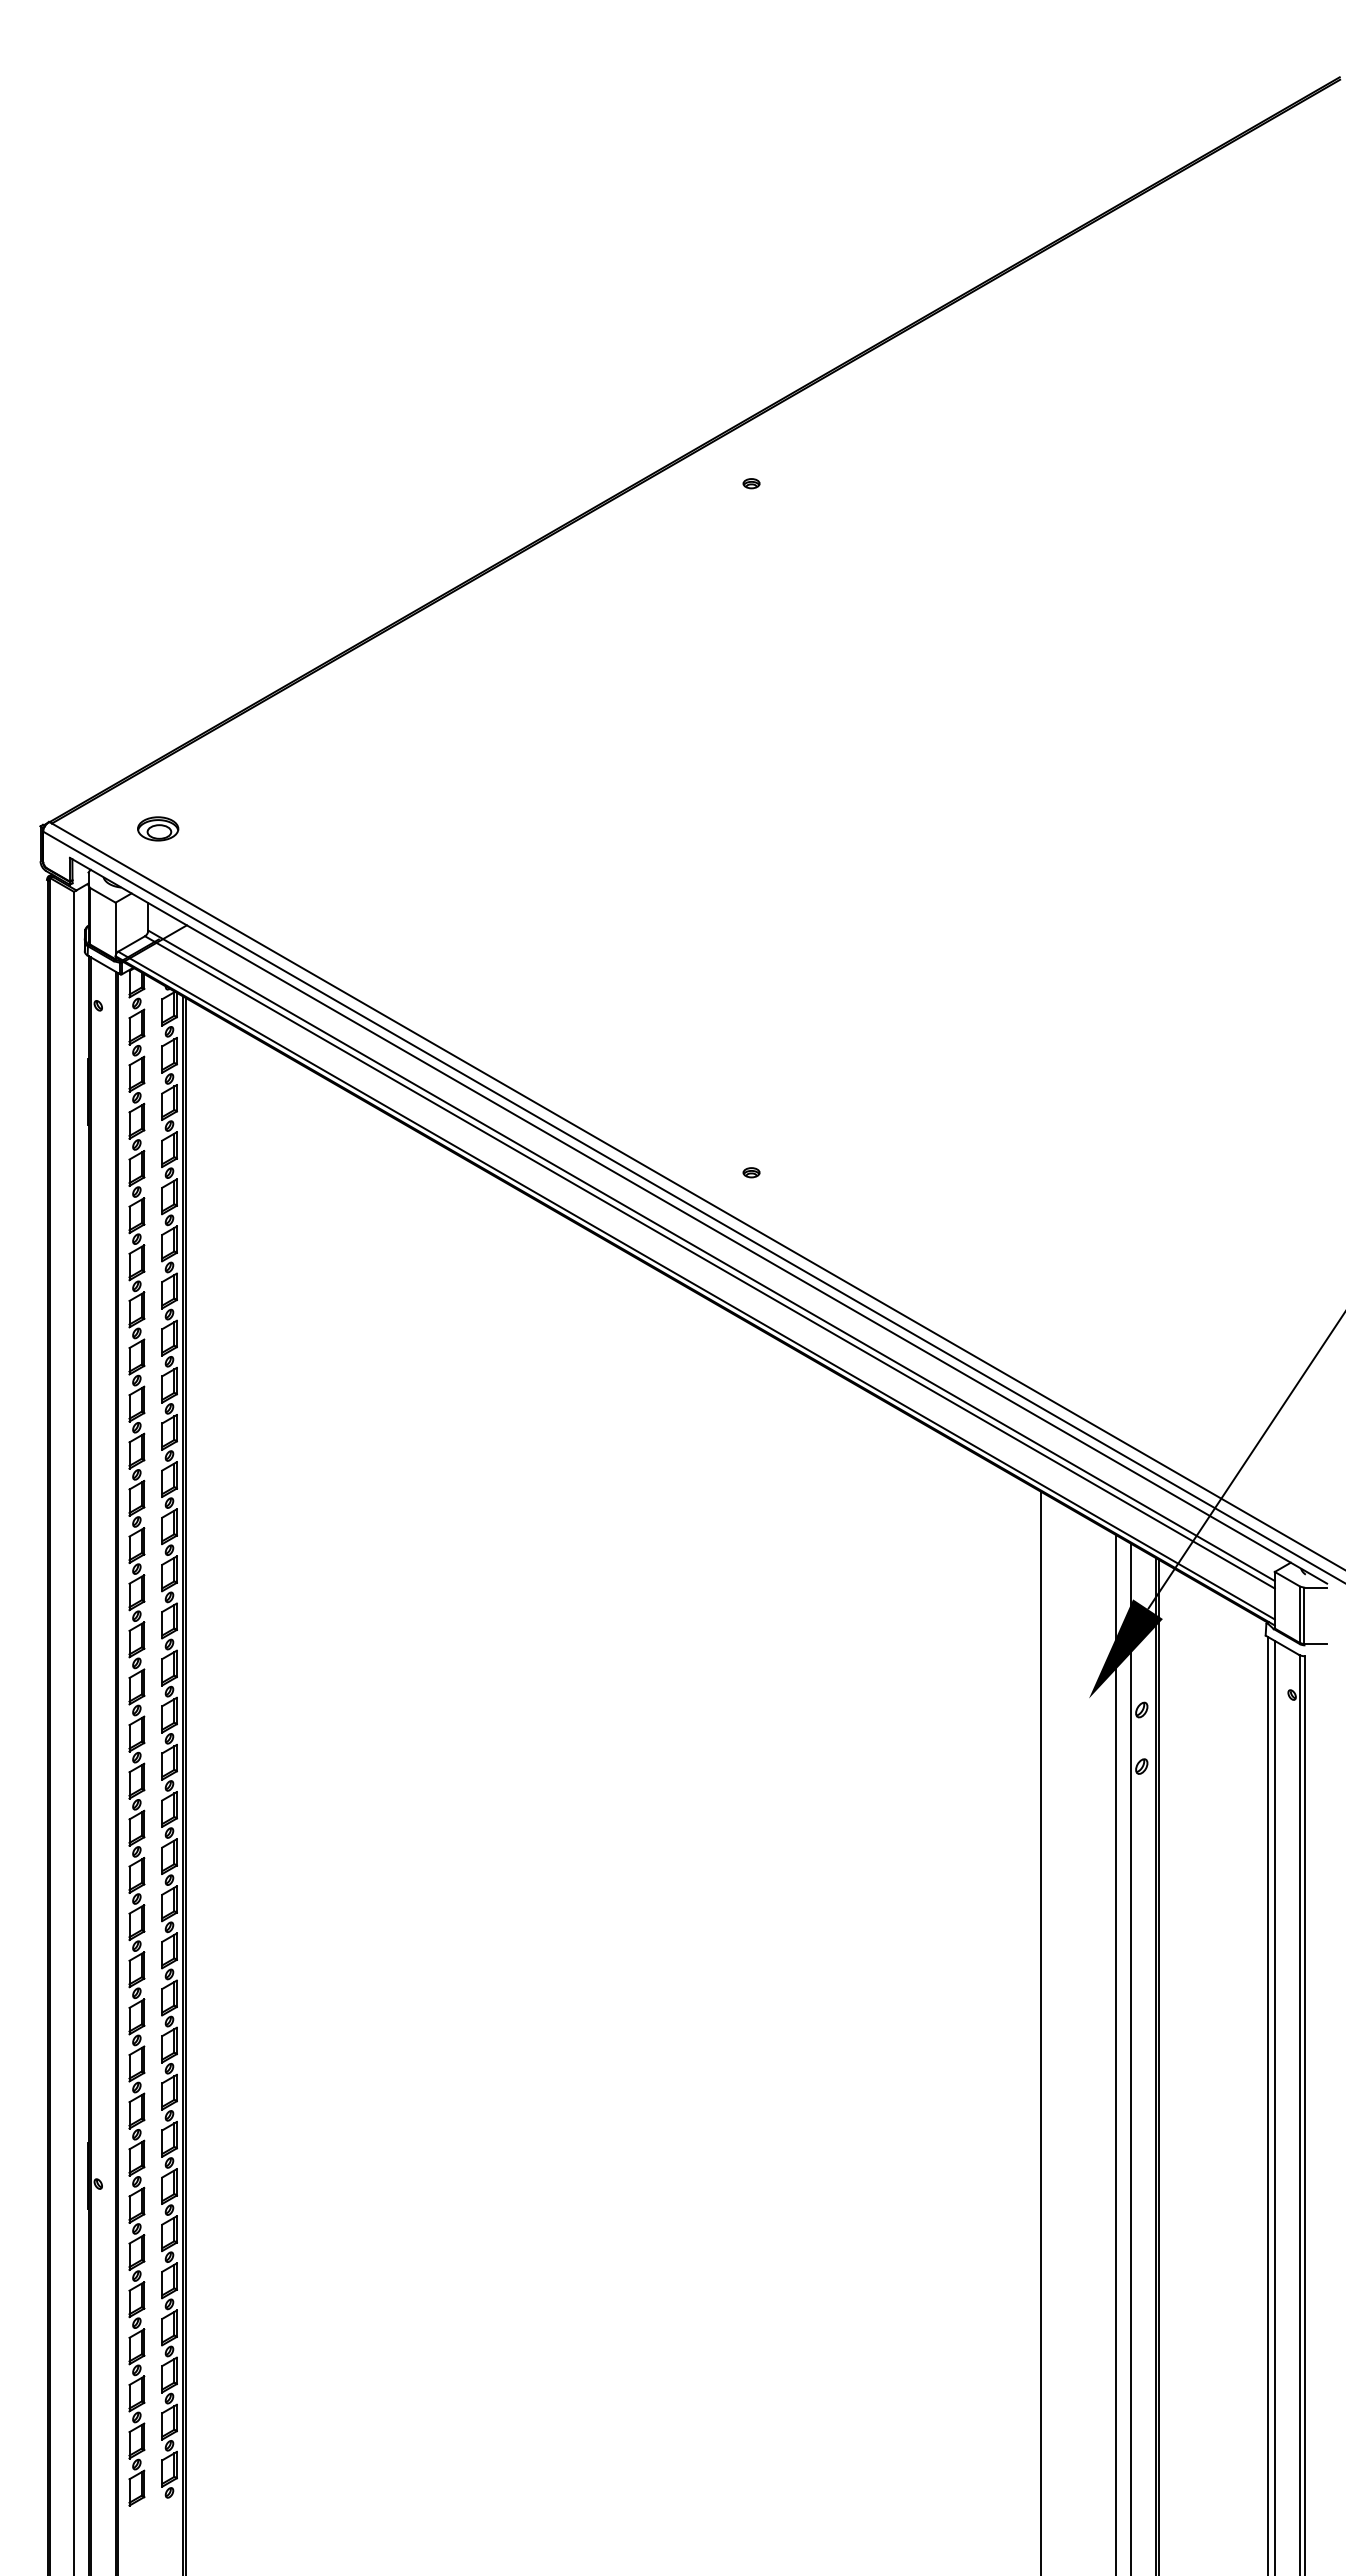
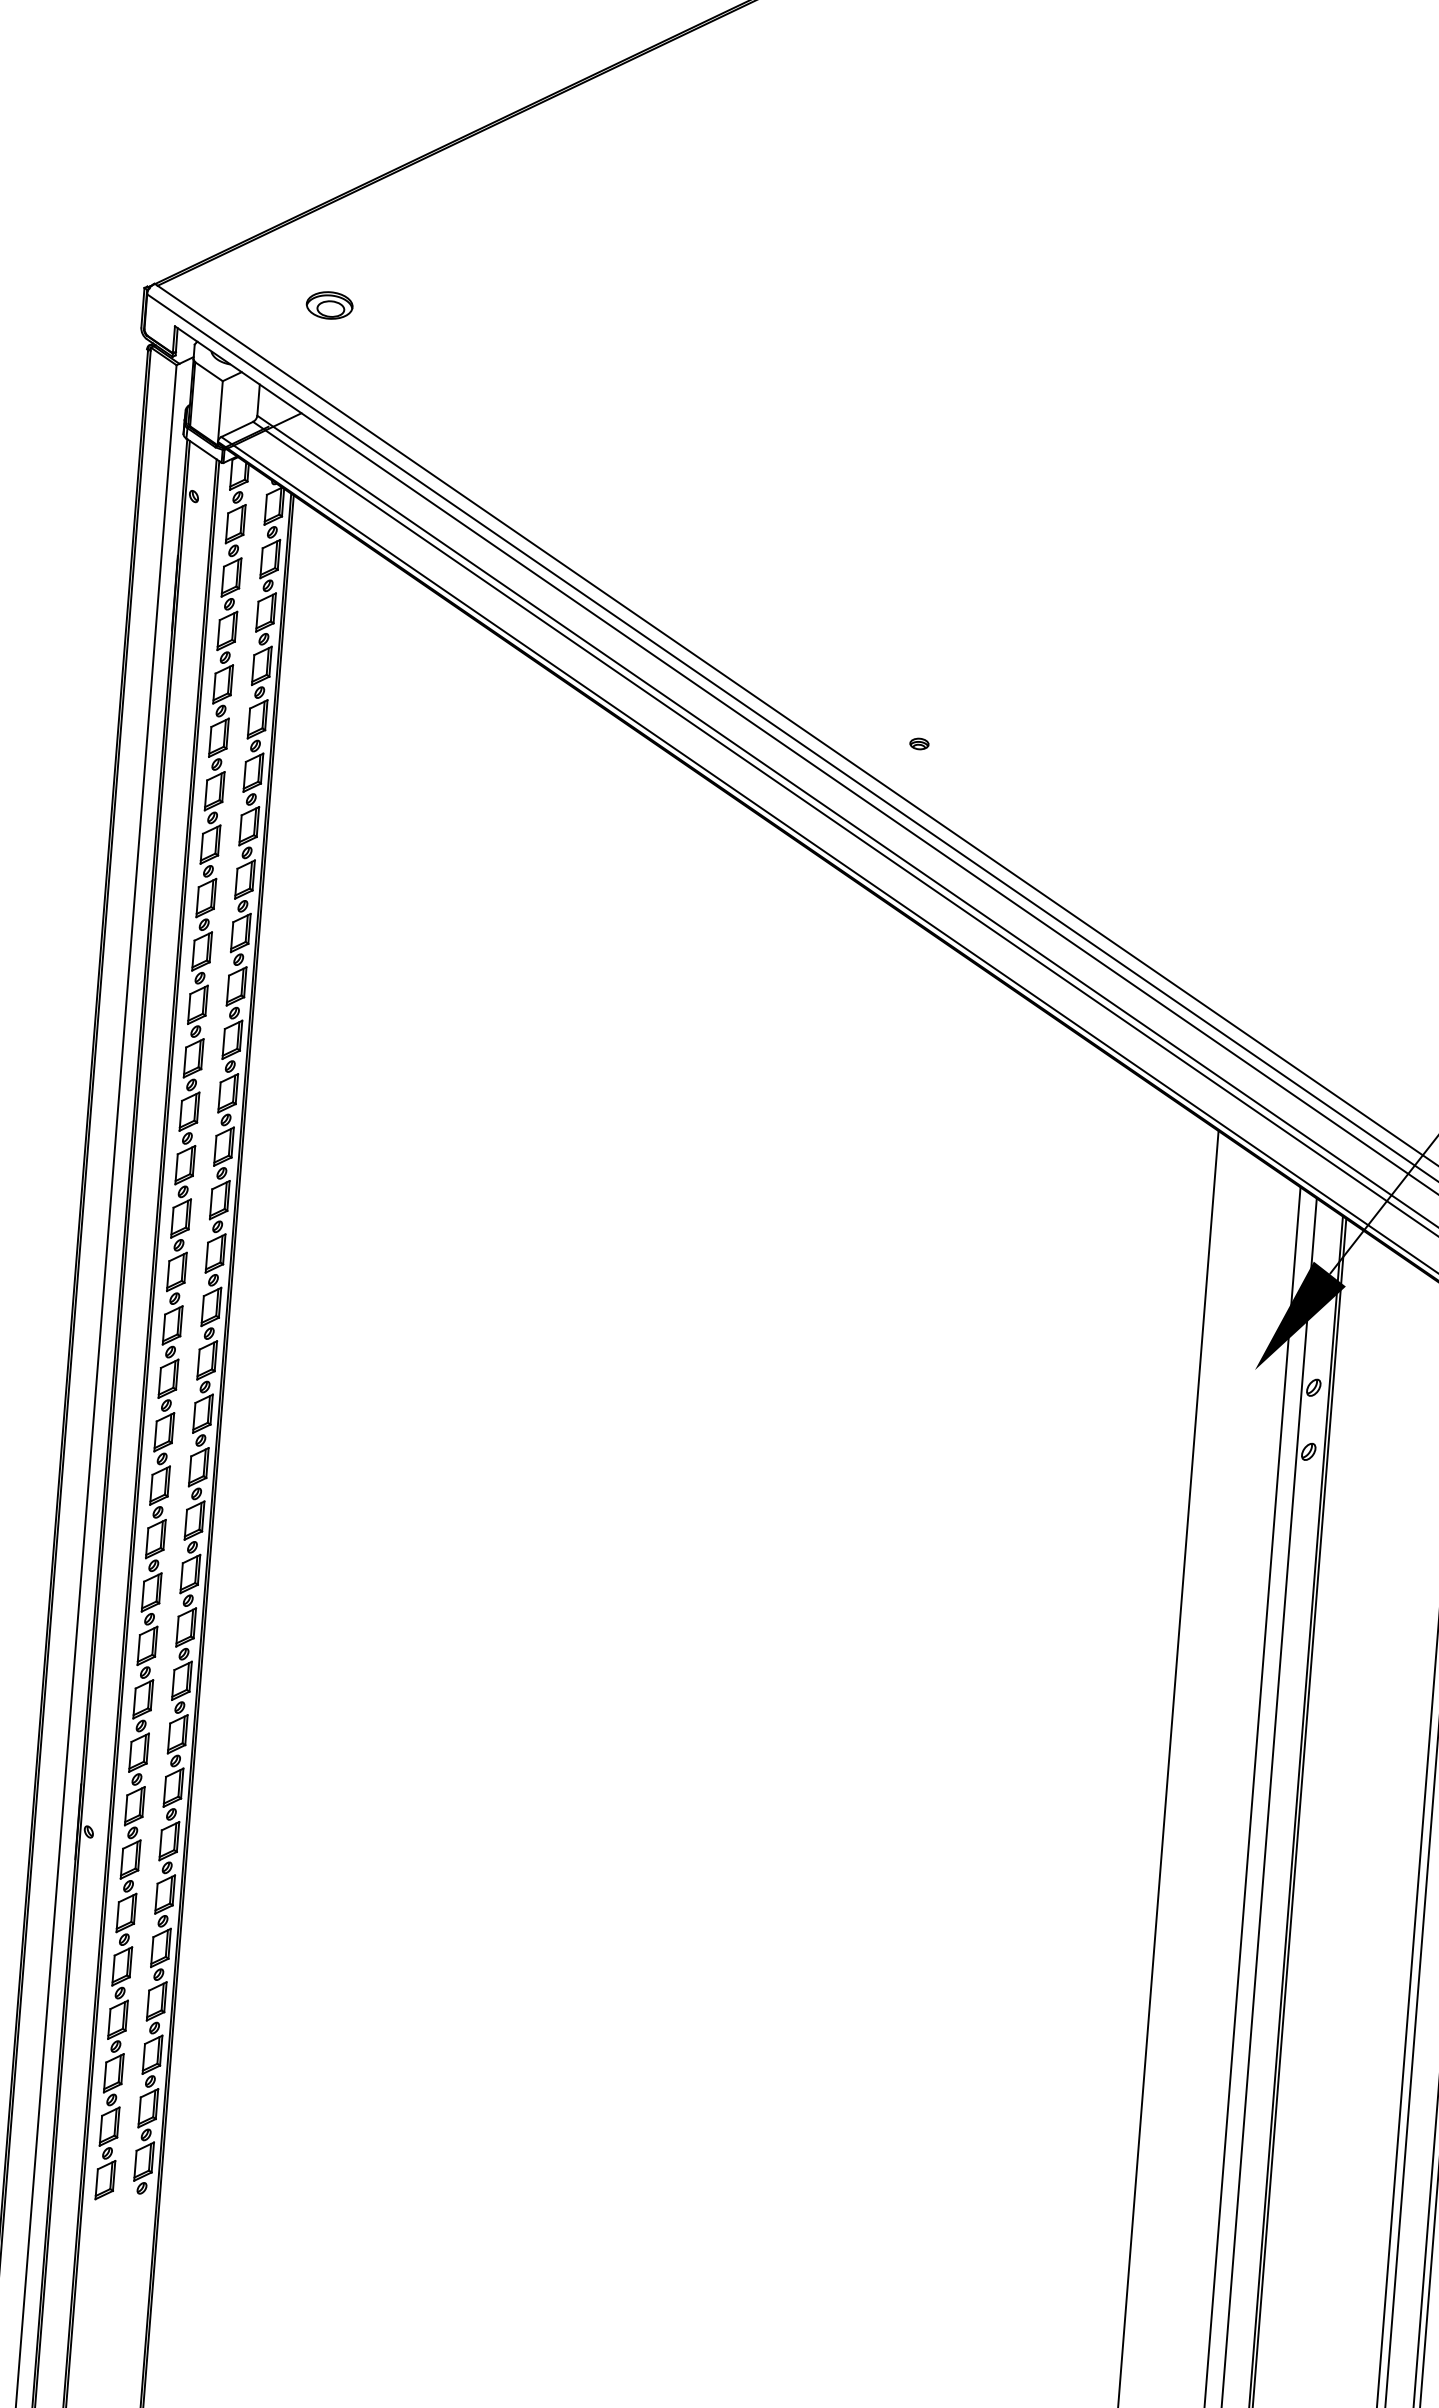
part: (158, 828) -> (330, 305), moved

